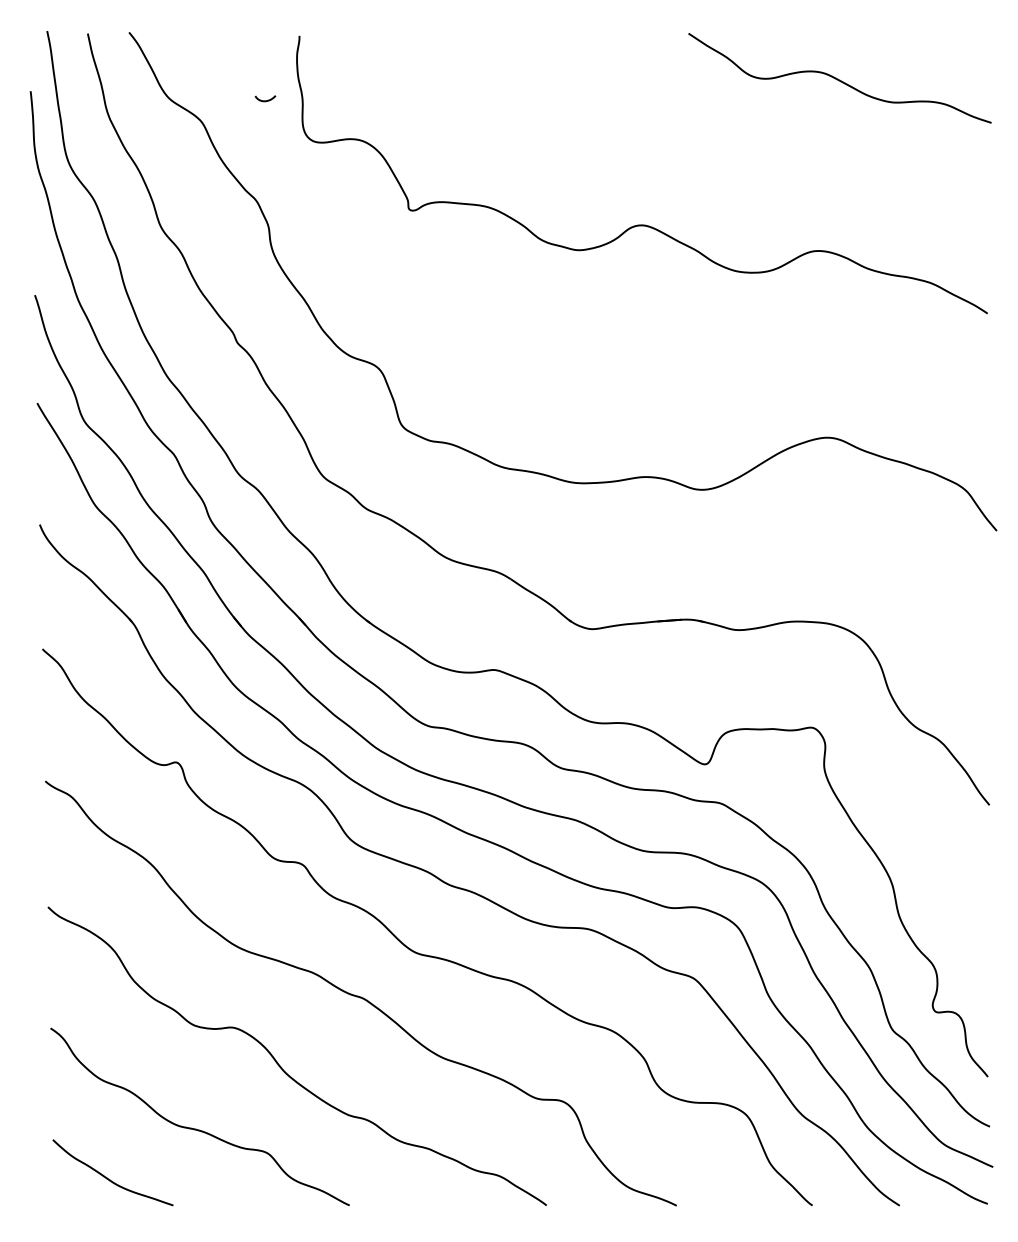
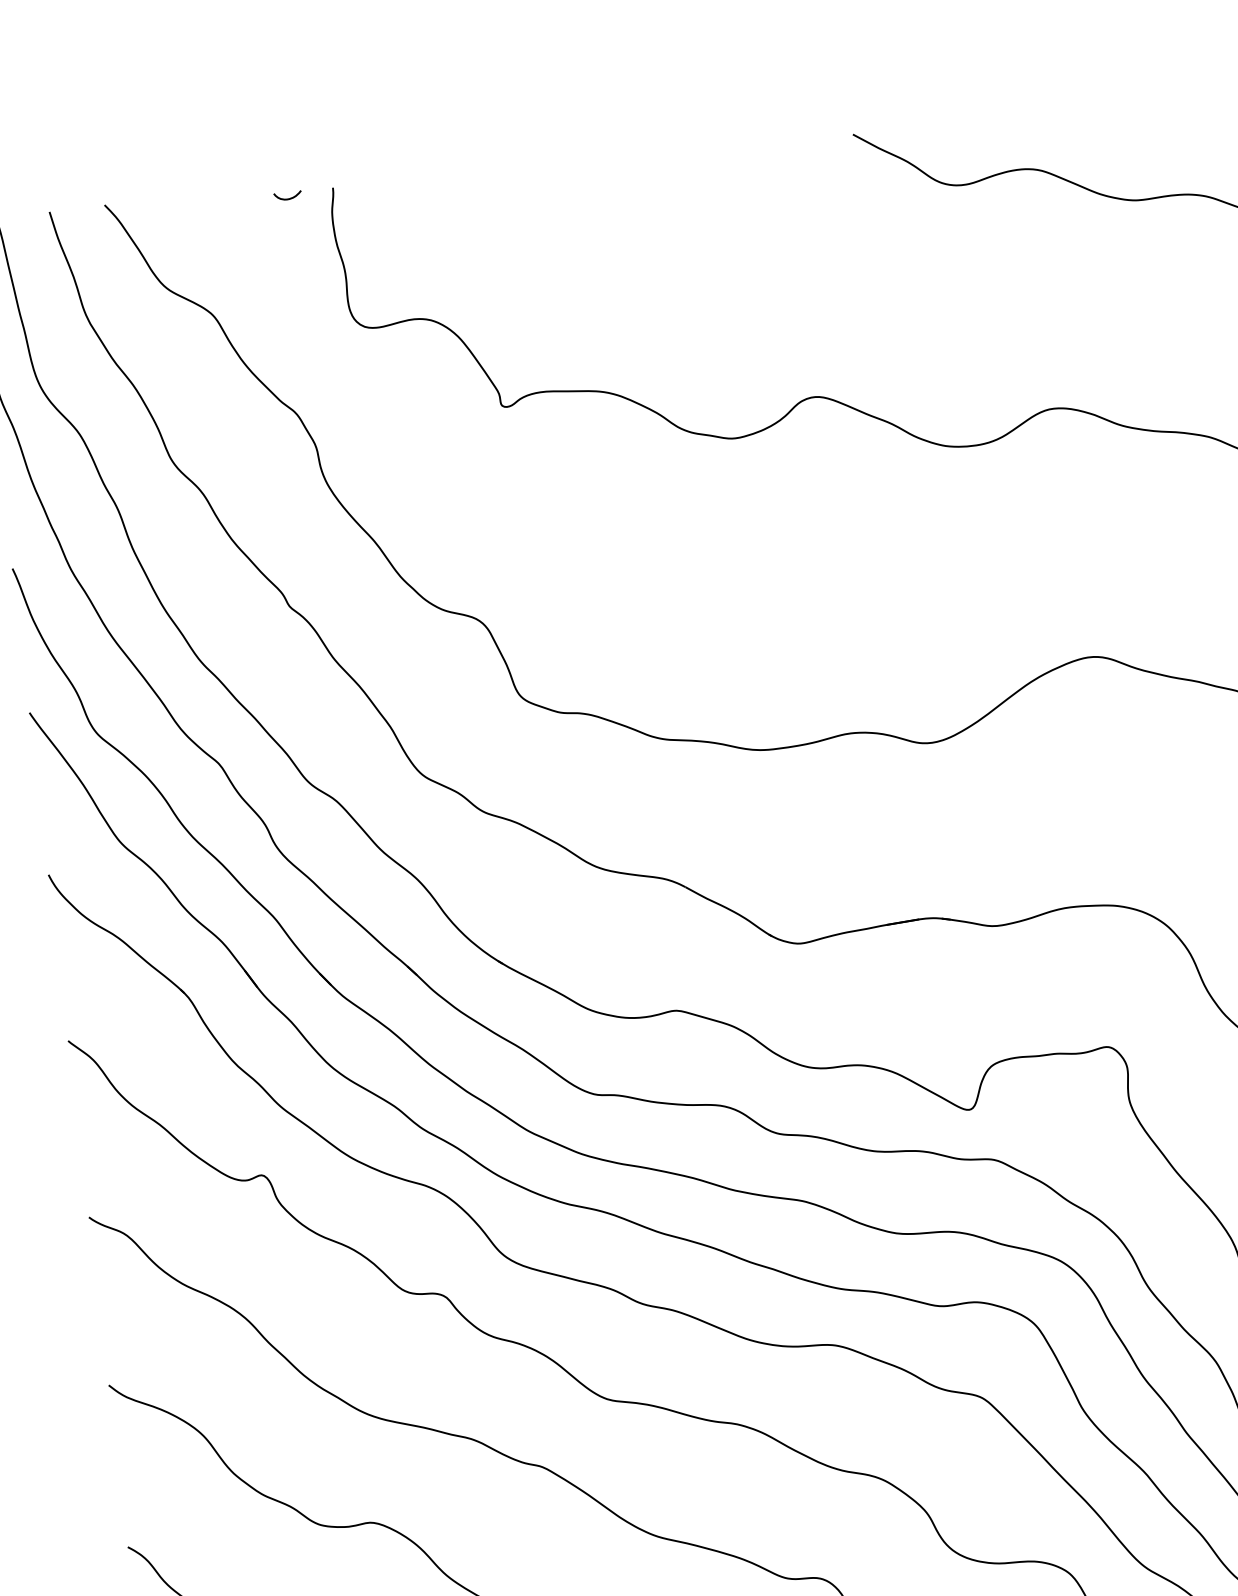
curve: (265, 100) -> (288, 198), moved

